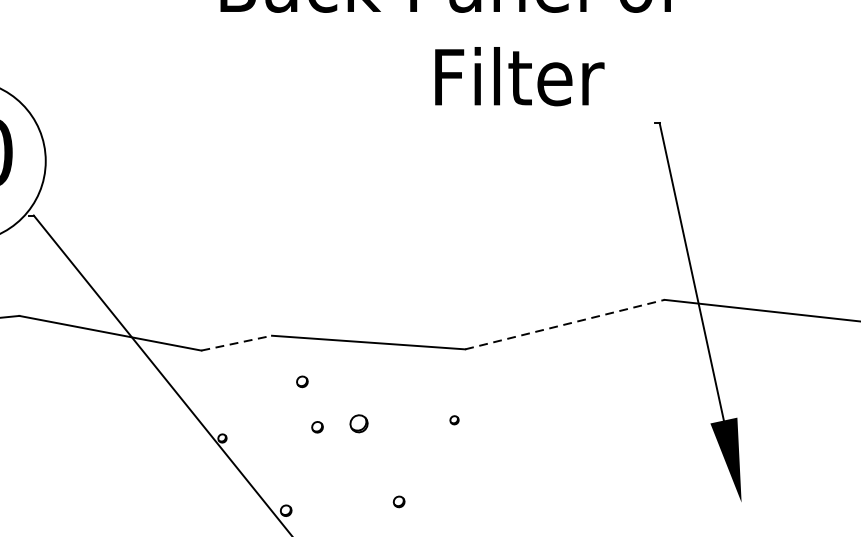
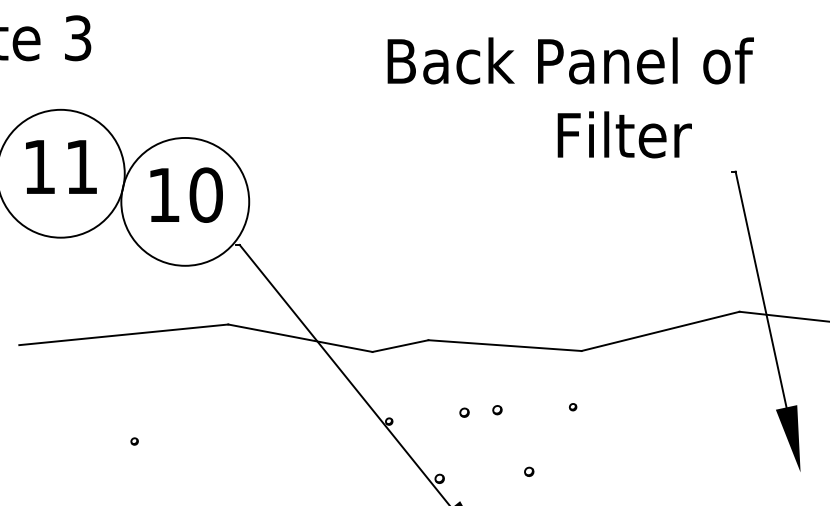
line: (566, 324) -> (661, 331), dashed -> solid
line: (236, 343) -> (400, 346), dashed -> solid
part: (302, 381) -> (452, 376), removed
part: (359, 424) -> (497, 410), size x0.62

